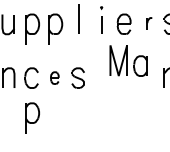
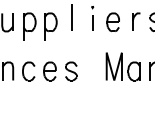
part: (149, 23) -> (136, 21), size x1.67
part: (127, 60) -> (122, 66), moved
part: (54, 78) -> (49, 71), size x1.67
part: (32, 117) -> (29, 107), removed

